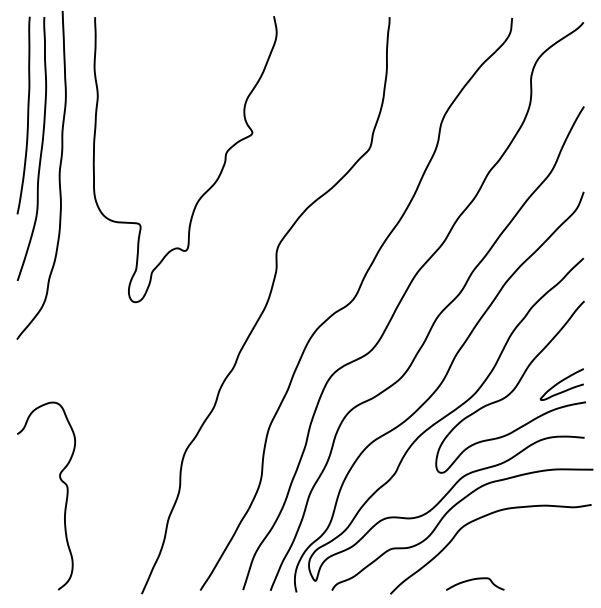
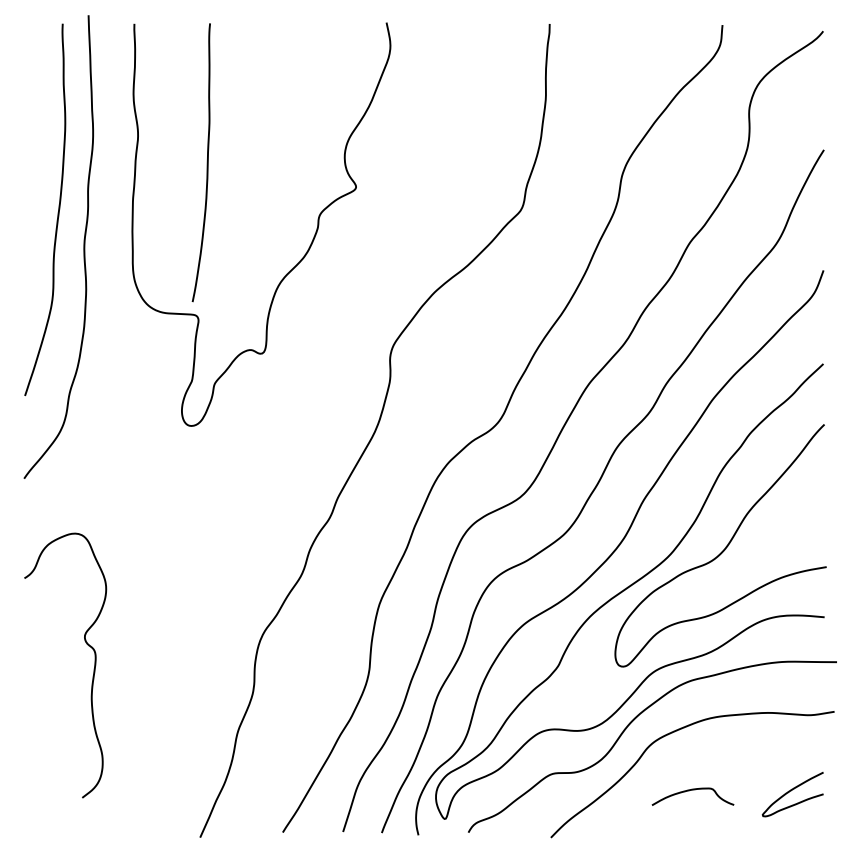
curve: (27, 115) -> (206, 162), moved
curve: (561, 382) -> (792, 791), moved
curve: (65, 500) -> (92, 671), moved
curve: (474, 580) -> (691, 791), moved

